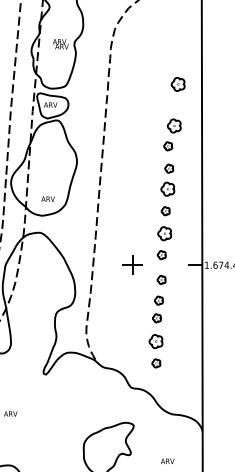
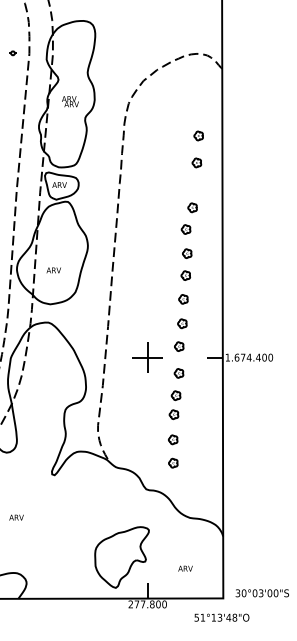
text: (60, 44) -> (70, 101), moved
part: (179, 58) -> (198, 135), added
part: (177, 84) -> (196, 162), size x0.62
part: (174, 125) -> (192, 207), size x0.62
part: (167, 189) -> (185, 275), size x0.62
text: (47, 199) -> (53, 270), moved
part: (164, 233) -> (182, 323), size x0.62
part: (132, 265) -> (147, 357), size x1.43
part: (156, 341) -> (173, 439), size x0.62

